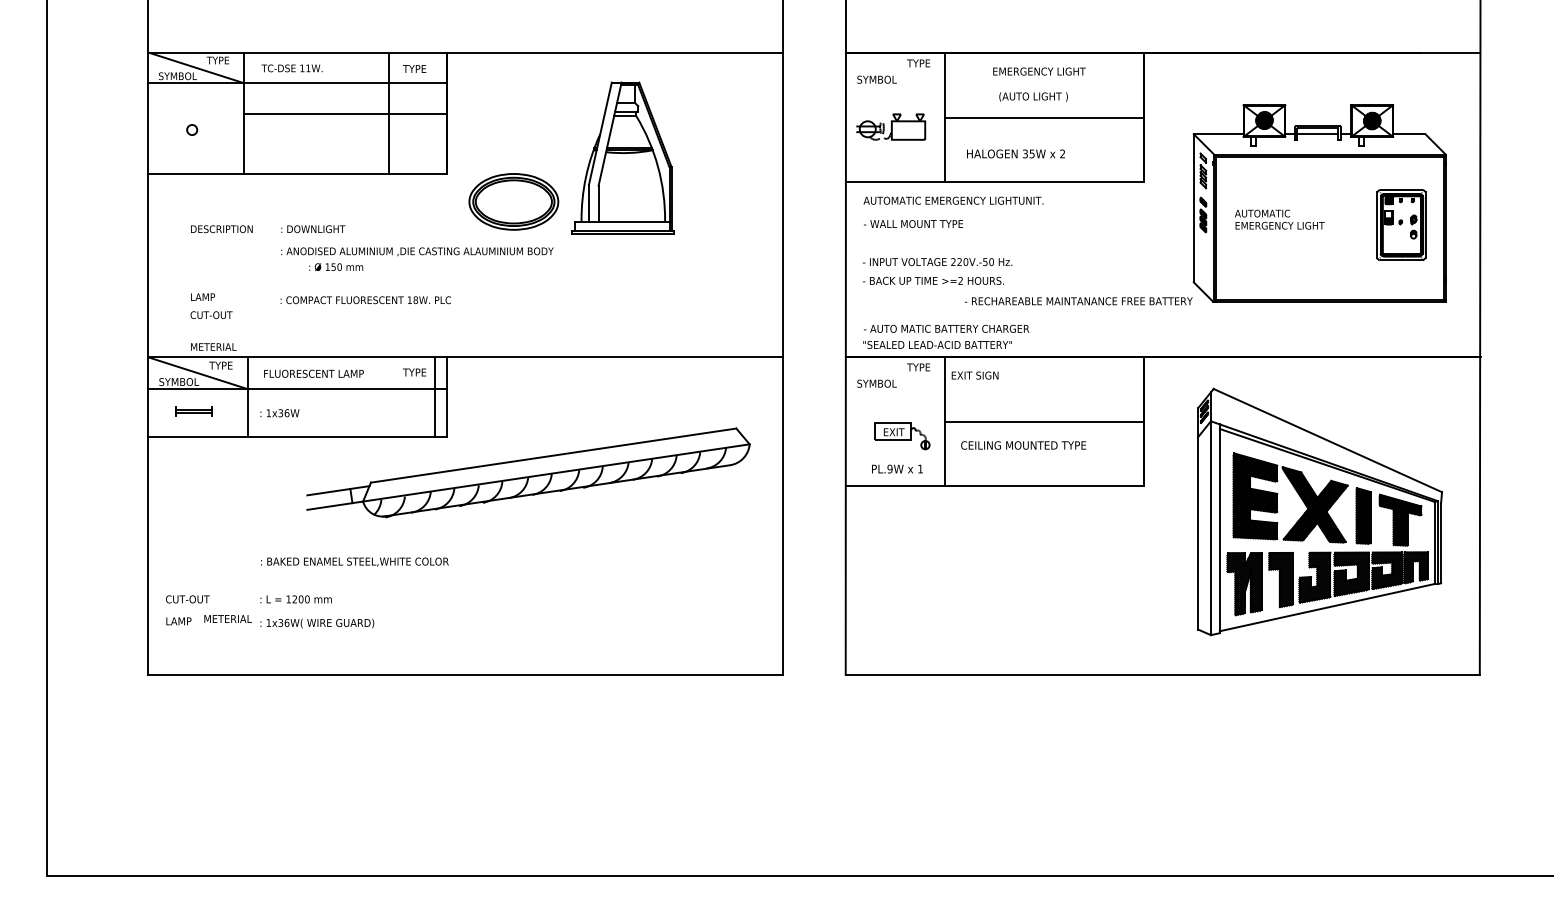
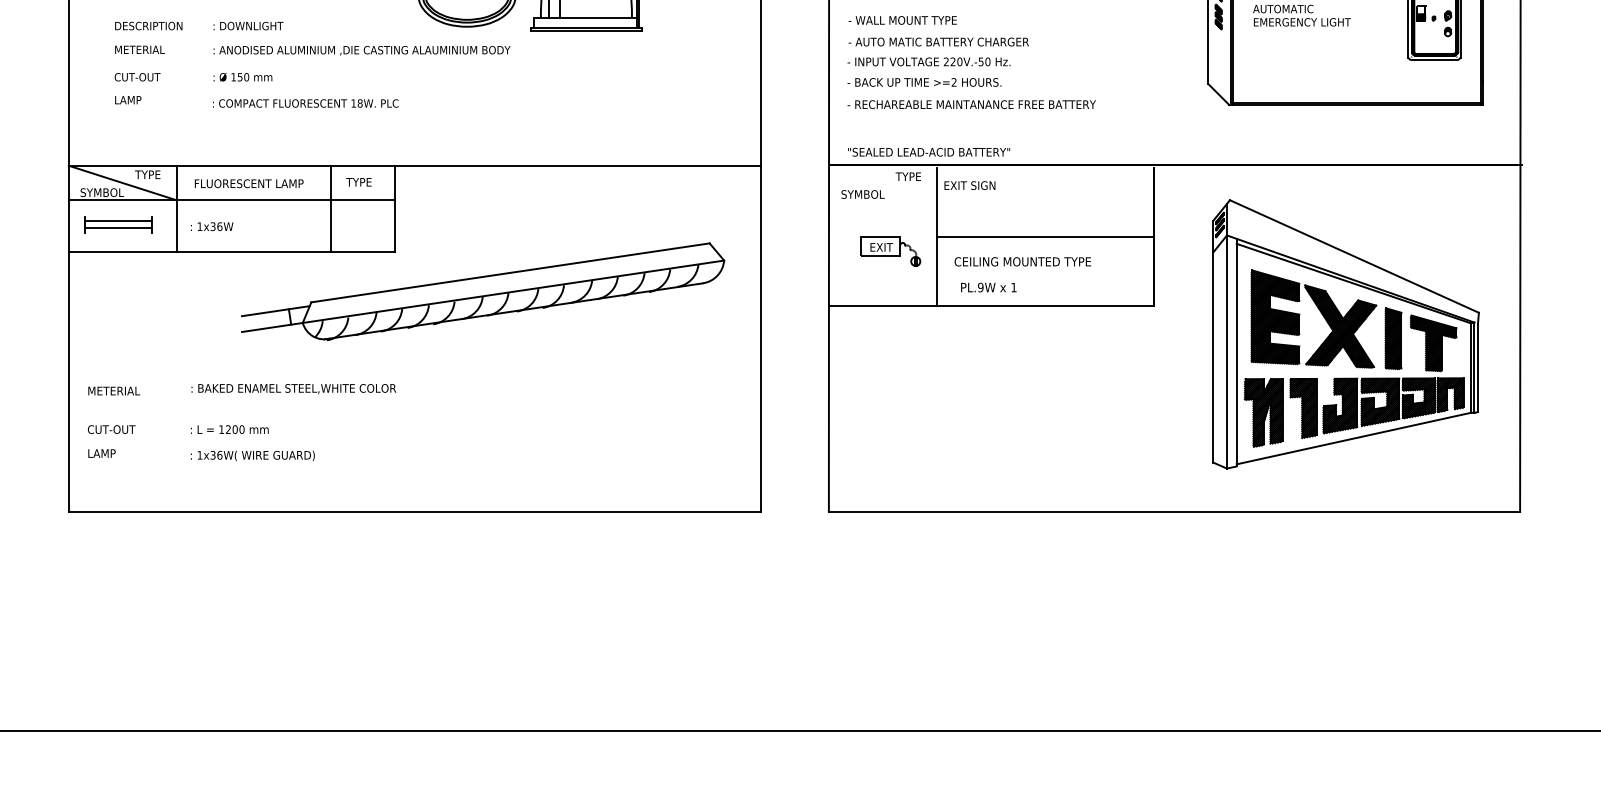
text: (336, 266) -> (243, 76), moved
text: (1078, 301) -> (971, 104), moved
text: (211, 314) -> (137, 76), moved
text: (946, 328) -> (938, 41), moved
text: (213, 346) -> (139, 49), moved
line: (434, 396) -> (330, 208), moved
part: (193, 411) -> (117, 224), size x1.67
text: (897, 468) -> (988, 286), moved
text: (227, 618) -> (113, 390), moved

